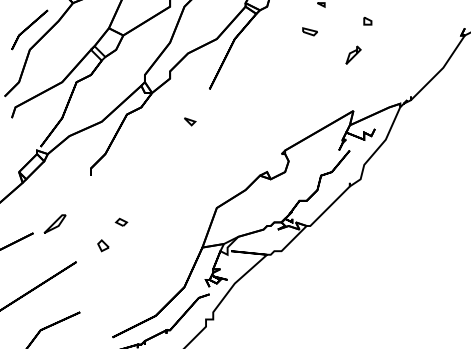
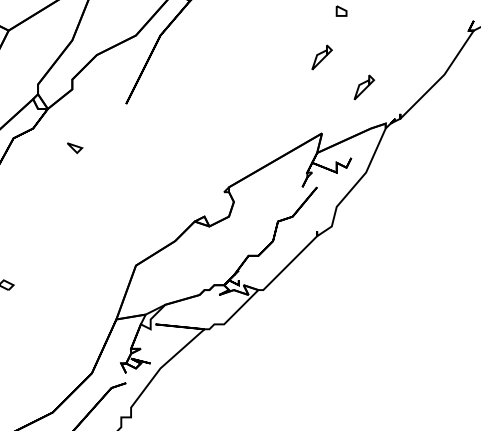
part: (309, 31) -> (262, 25), removed
part: (384, 76) -> (364, 86), added
part: (190, 121) -> (75, 147), moved

